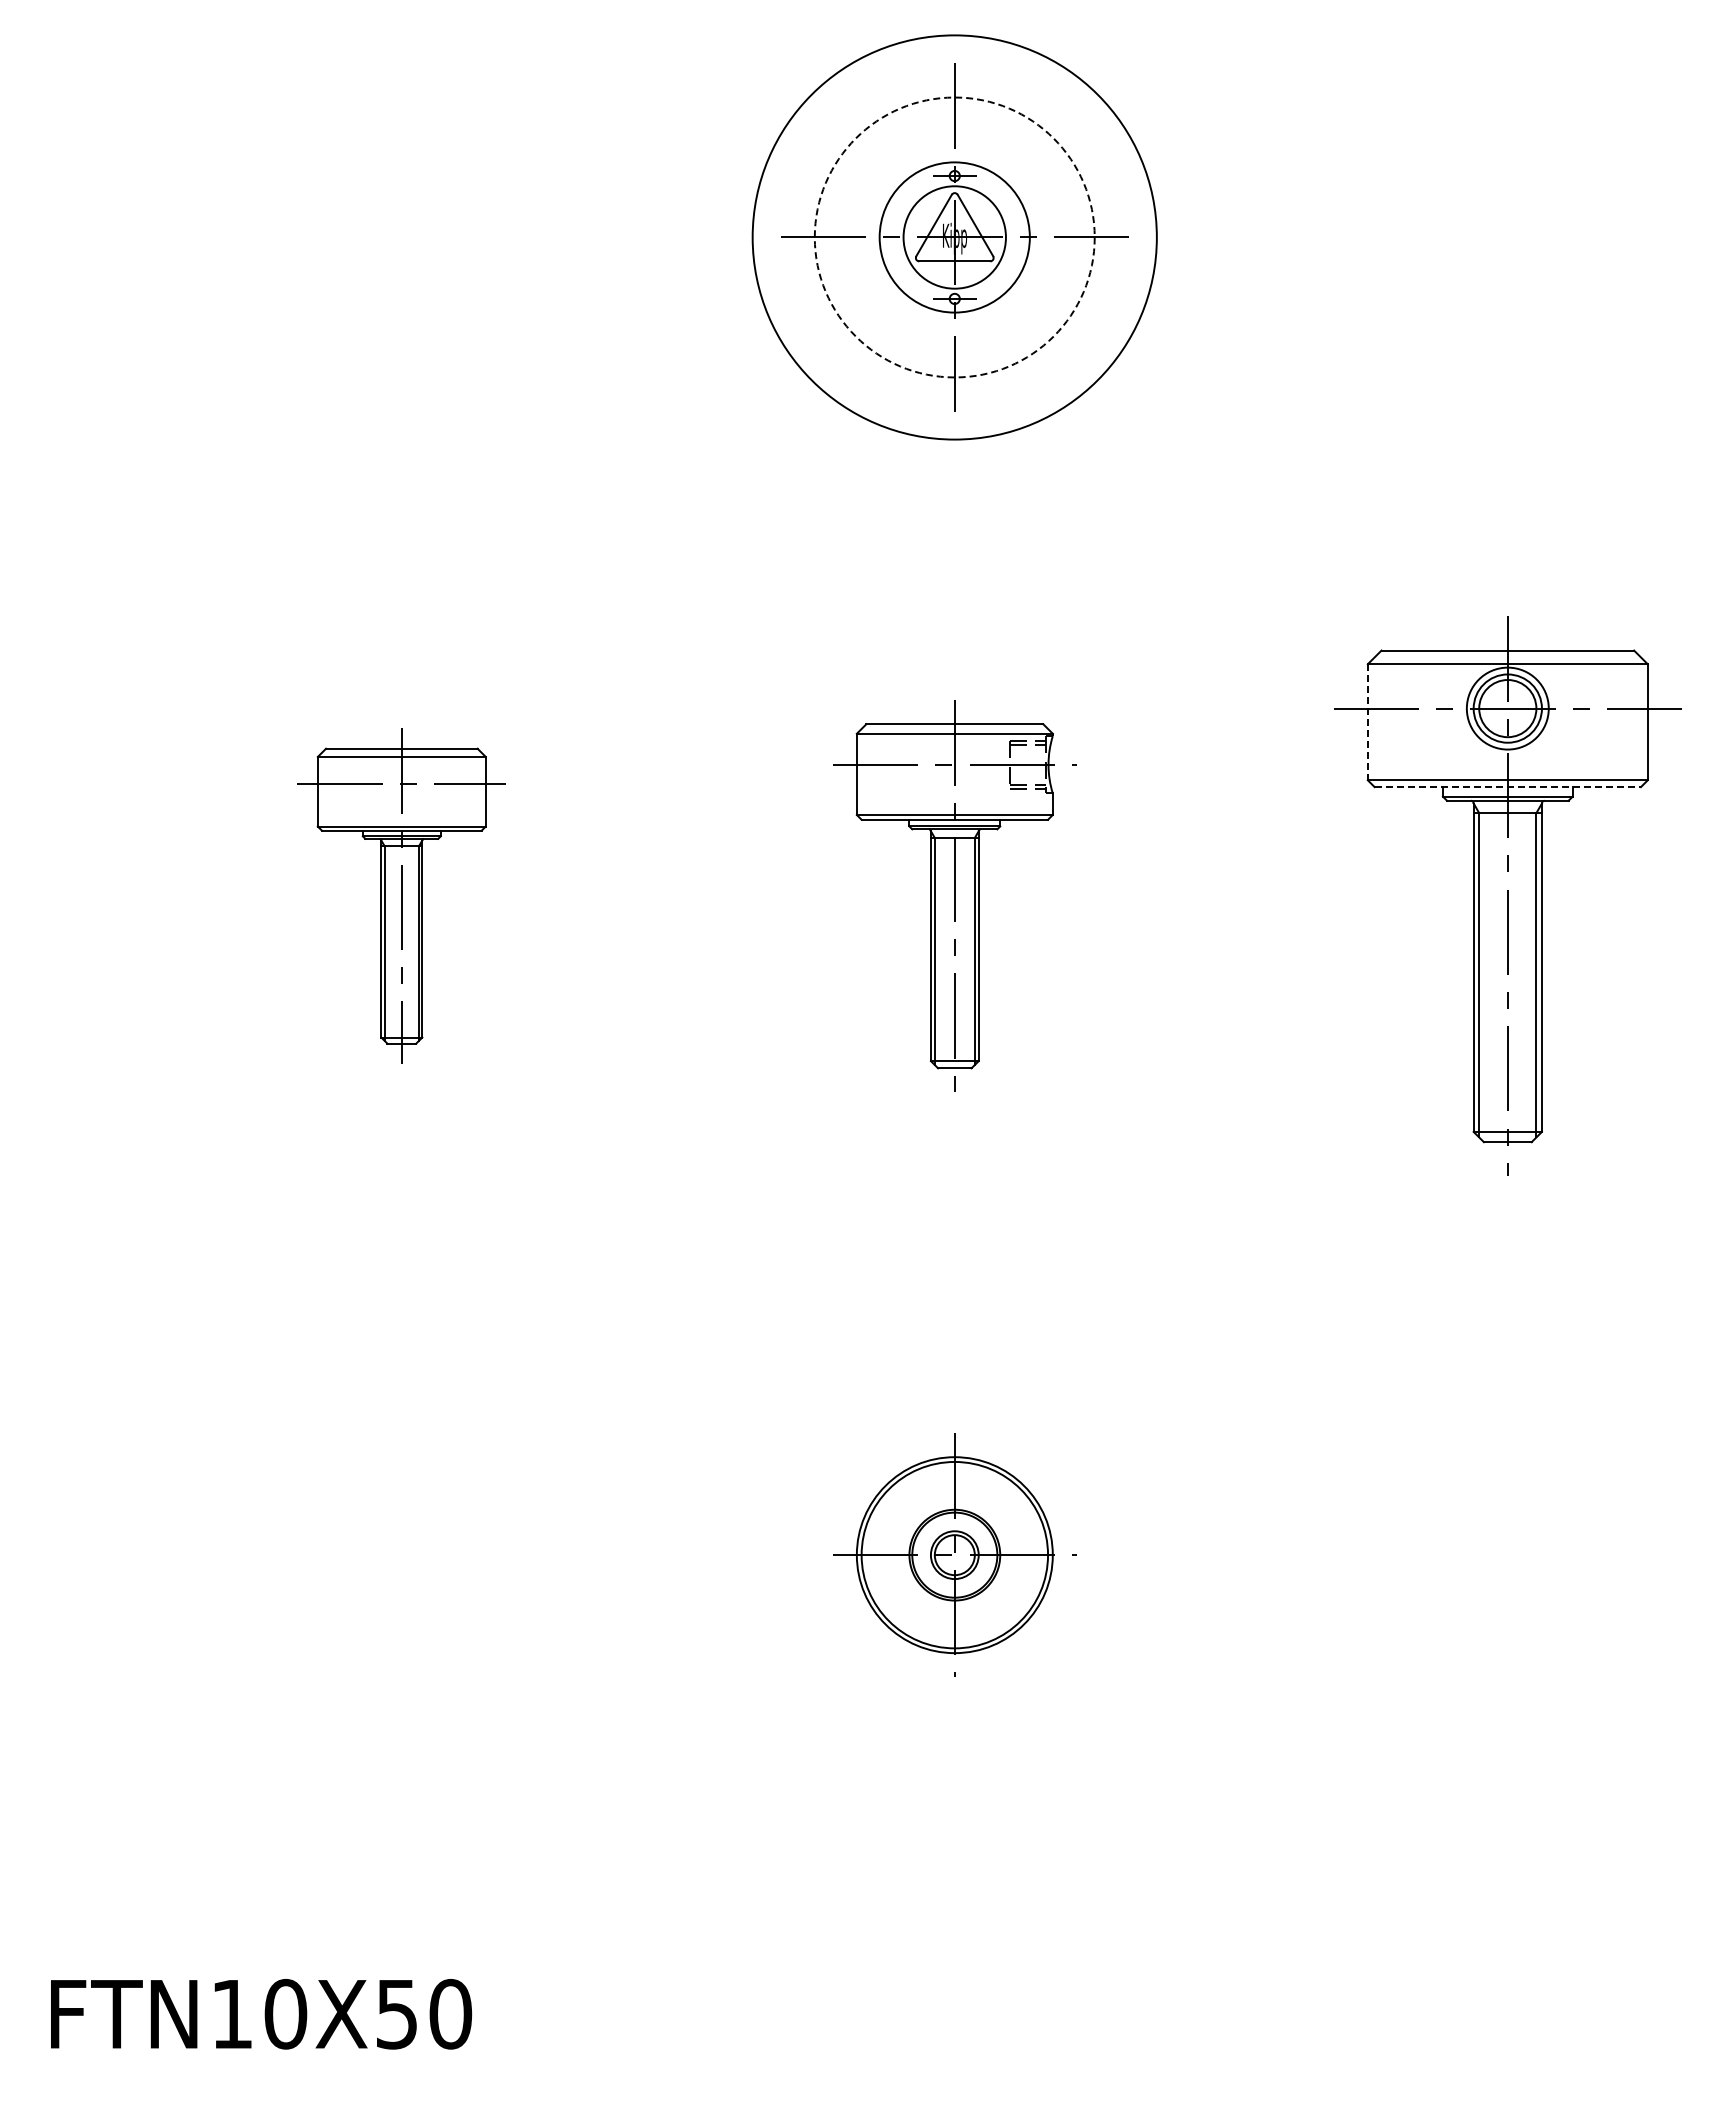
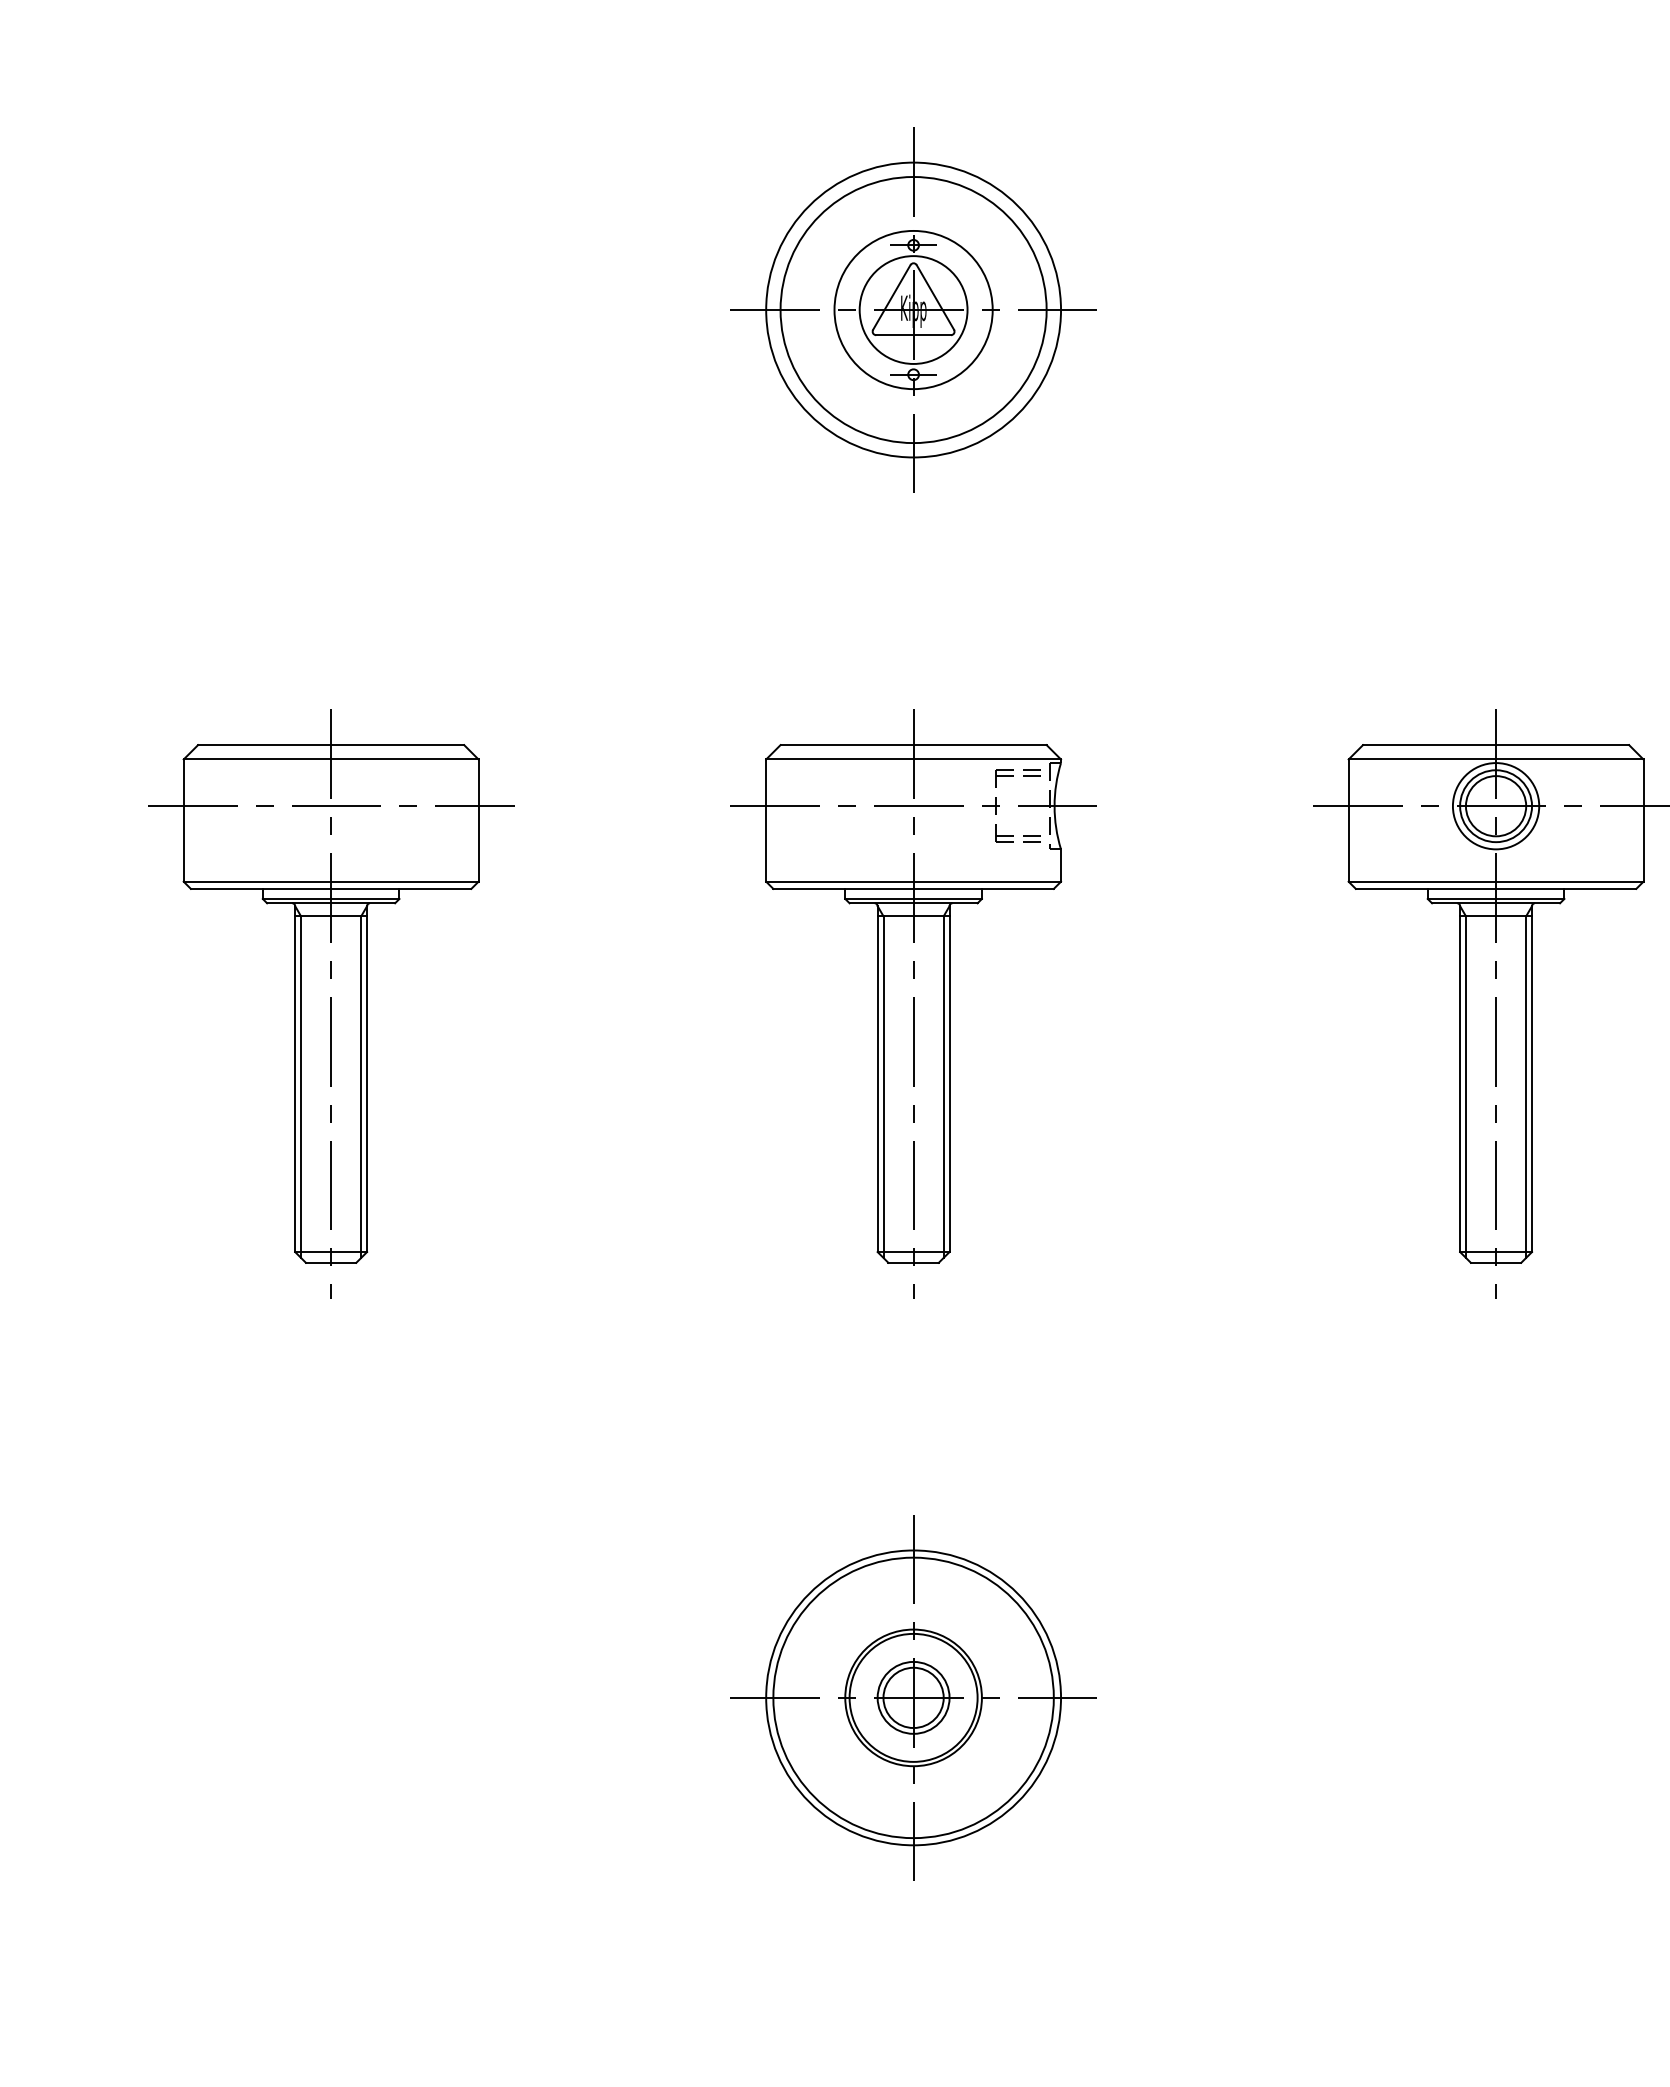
circle: (954, 237) -> (913, 310), dashed -> solid
circle: (954, 237) -> (913, 310), size x0.62
line: (1367, 722) -> (1348, 820), dashed -> solid
line: (1508, 787) -> (1496, 889), dashed -> solid
part: (401, 895) -> (330, 1003), size x1.67
part: (954, 895) -> (913, 1003), size x1.43
part: (954, 1554) -> (913, 1697), size x1.43

